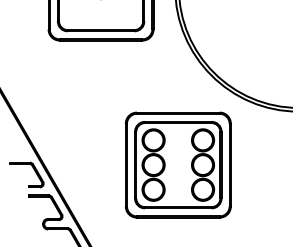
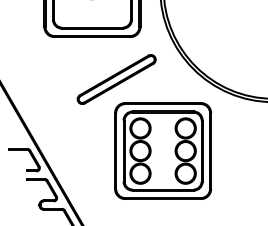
part: (127, 86) -> (116, 79), added

